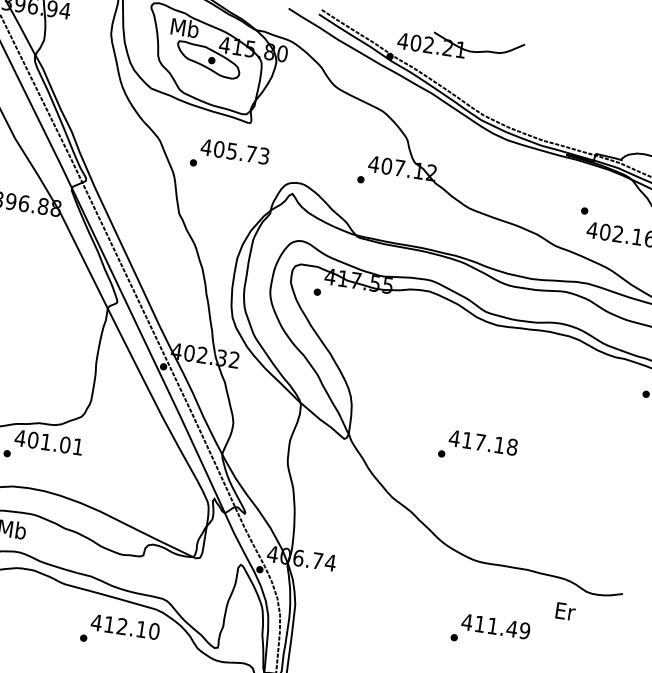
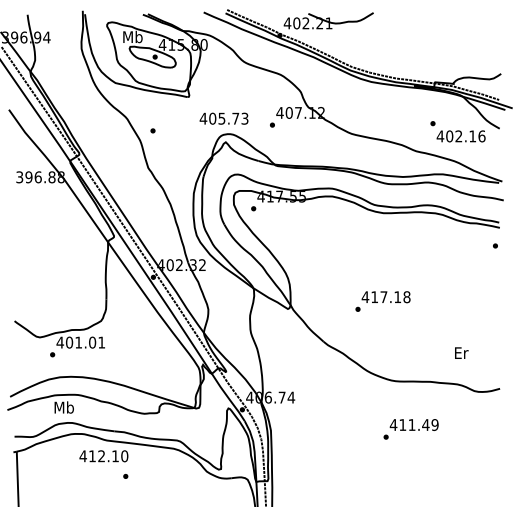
text: (234, 151) -> (223, 118), moved
text: (565, 610) -> (461, 352), moved
text: (124, 627) -> (103, 456), moved

